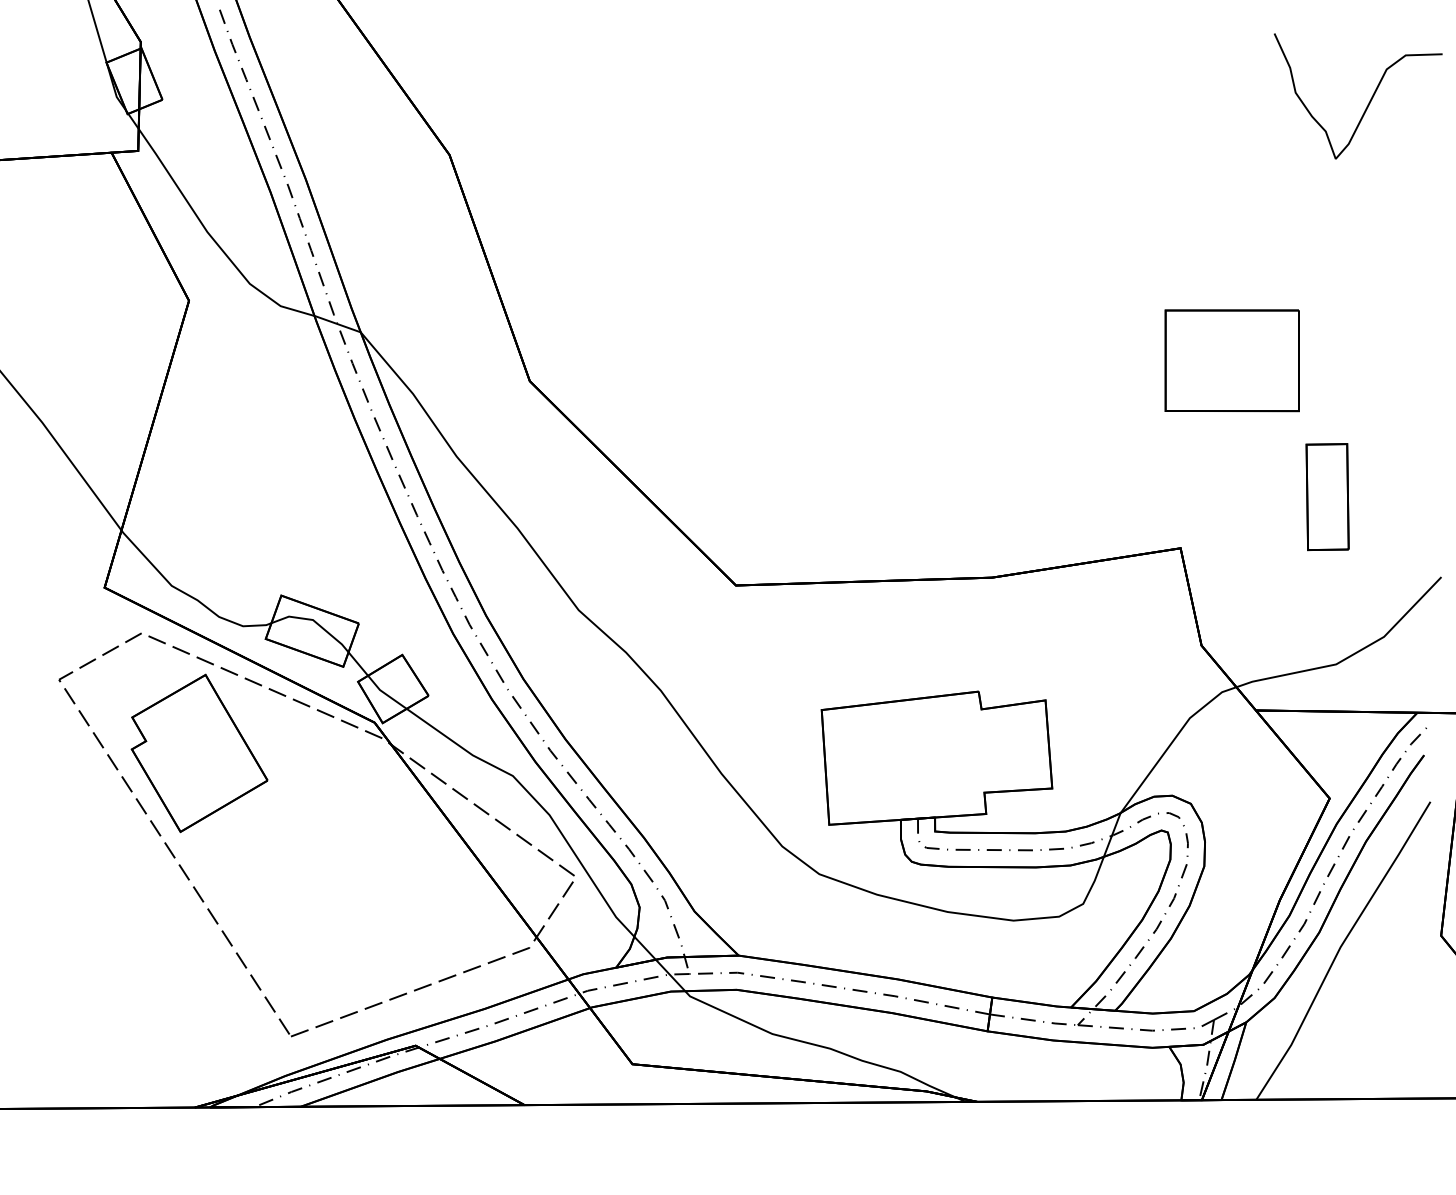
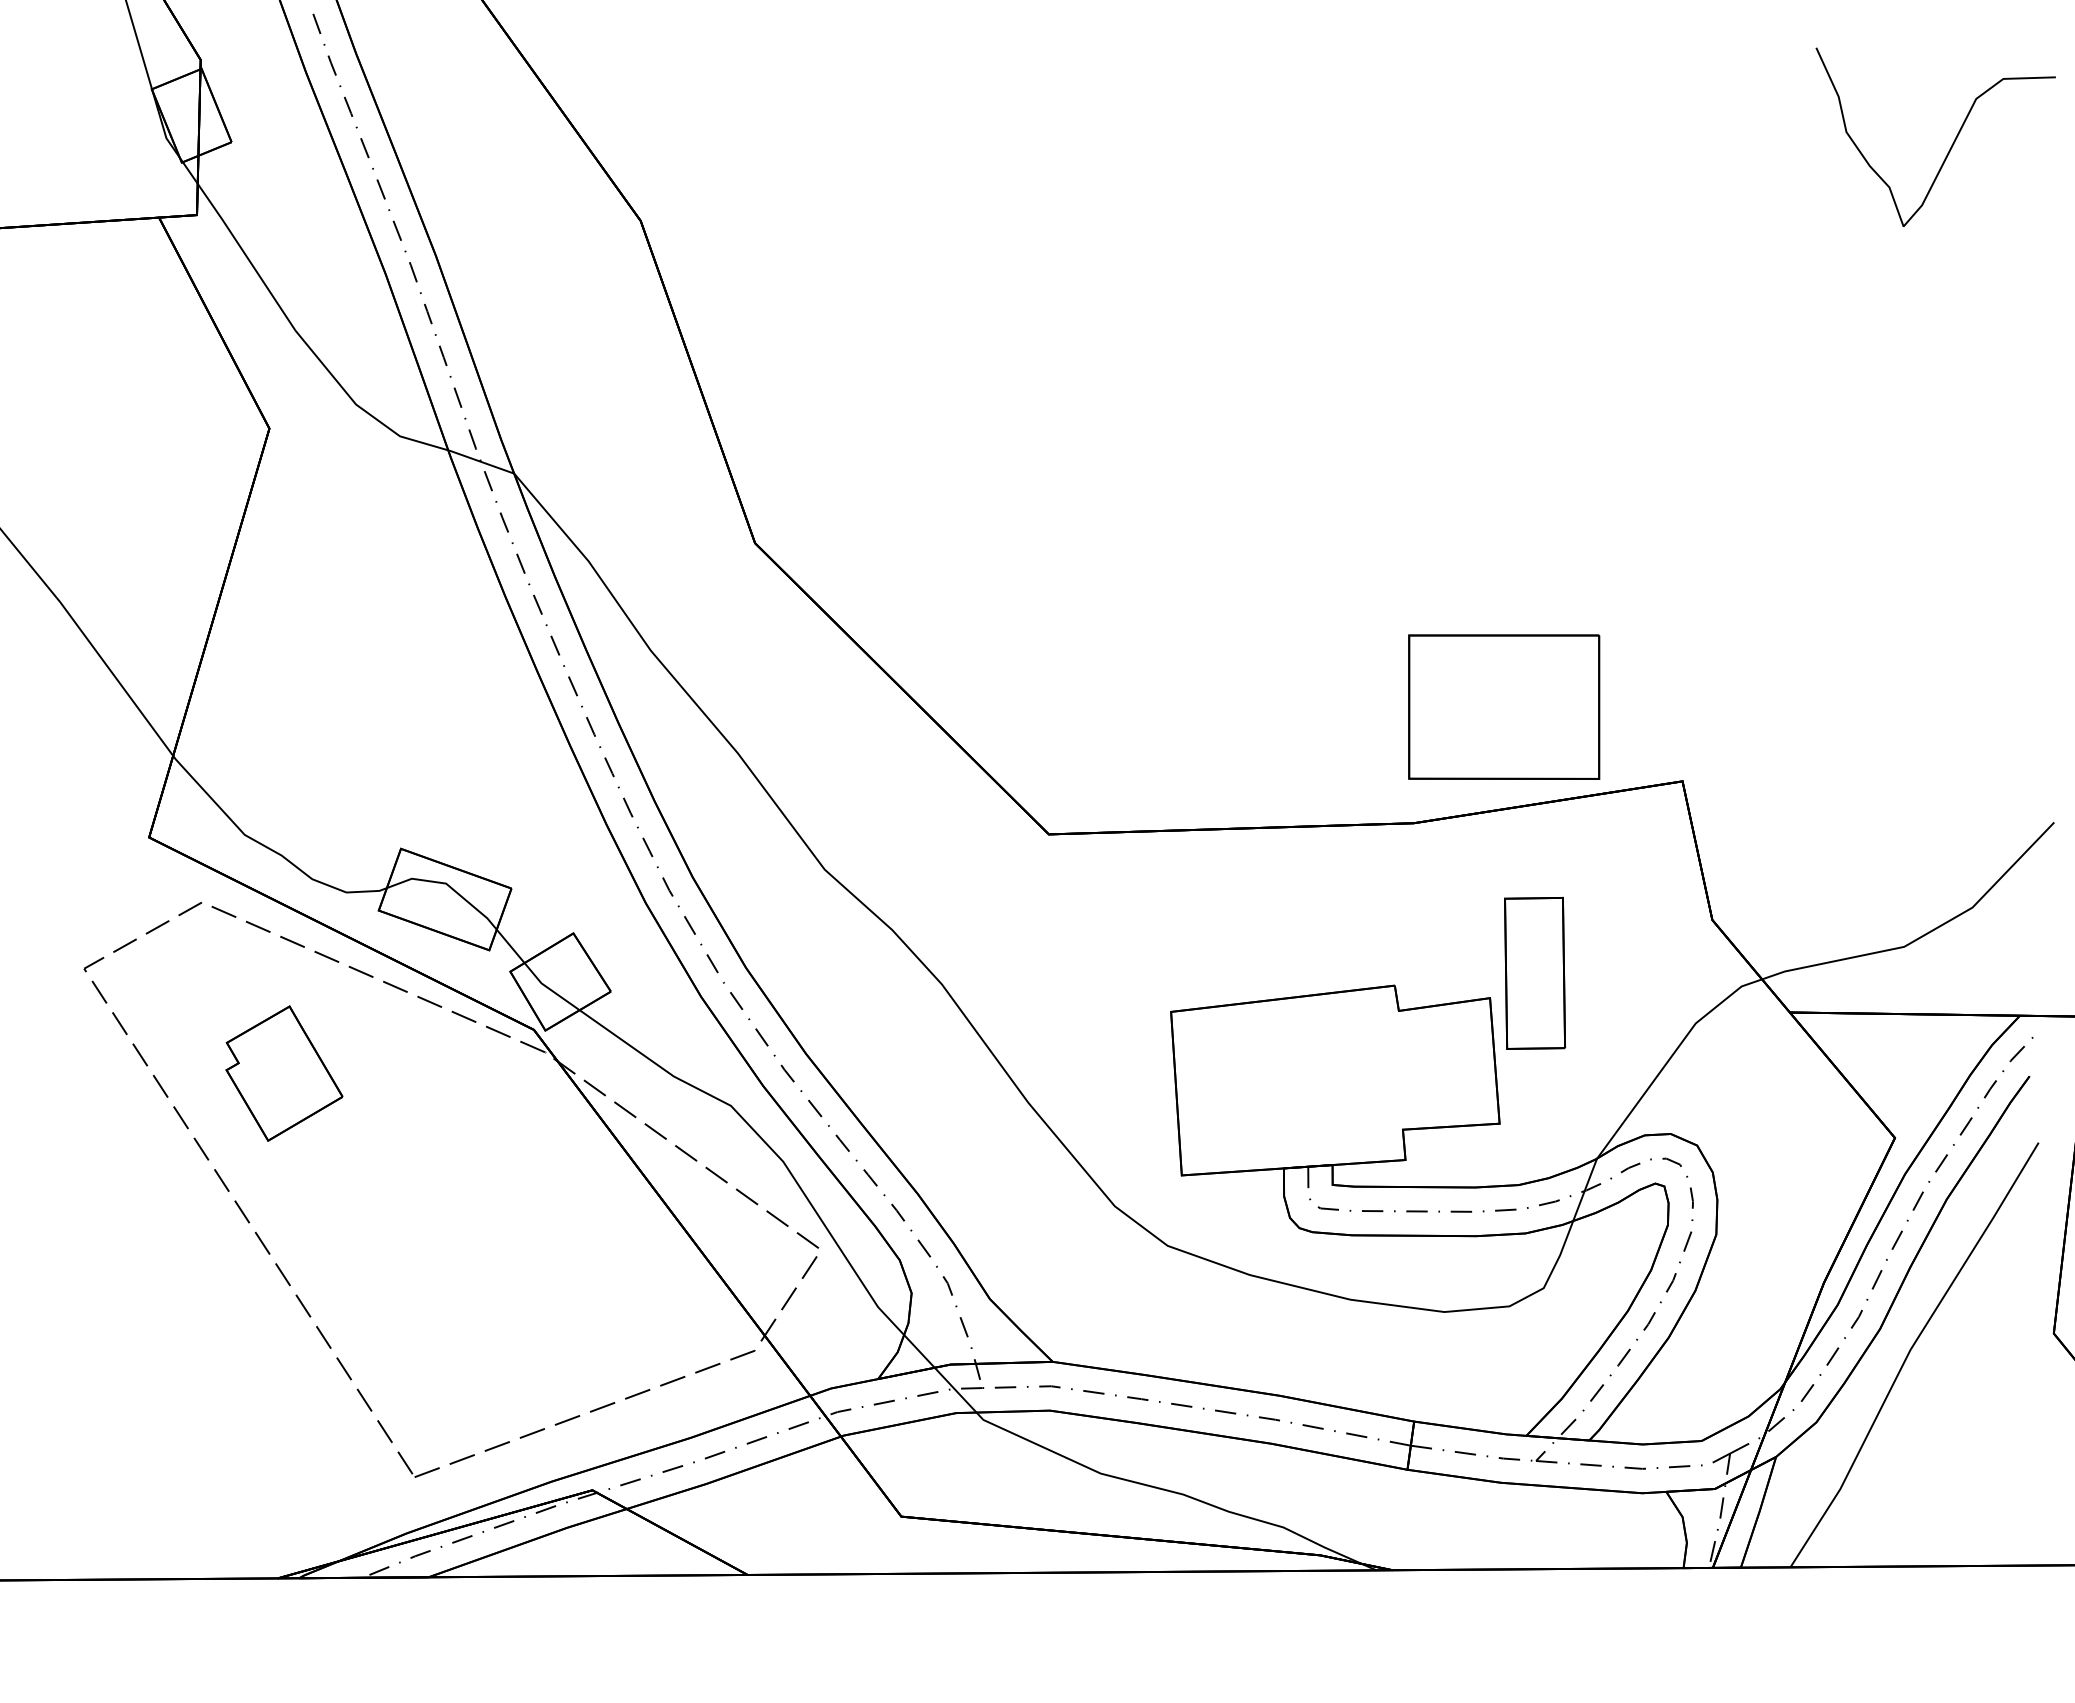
part: (1232, 360) -> (1504, 706), moved
part: (1327, 497) -> (1535, 973), moved
part: (199, 753) -> (284, 1073), size x0.6

